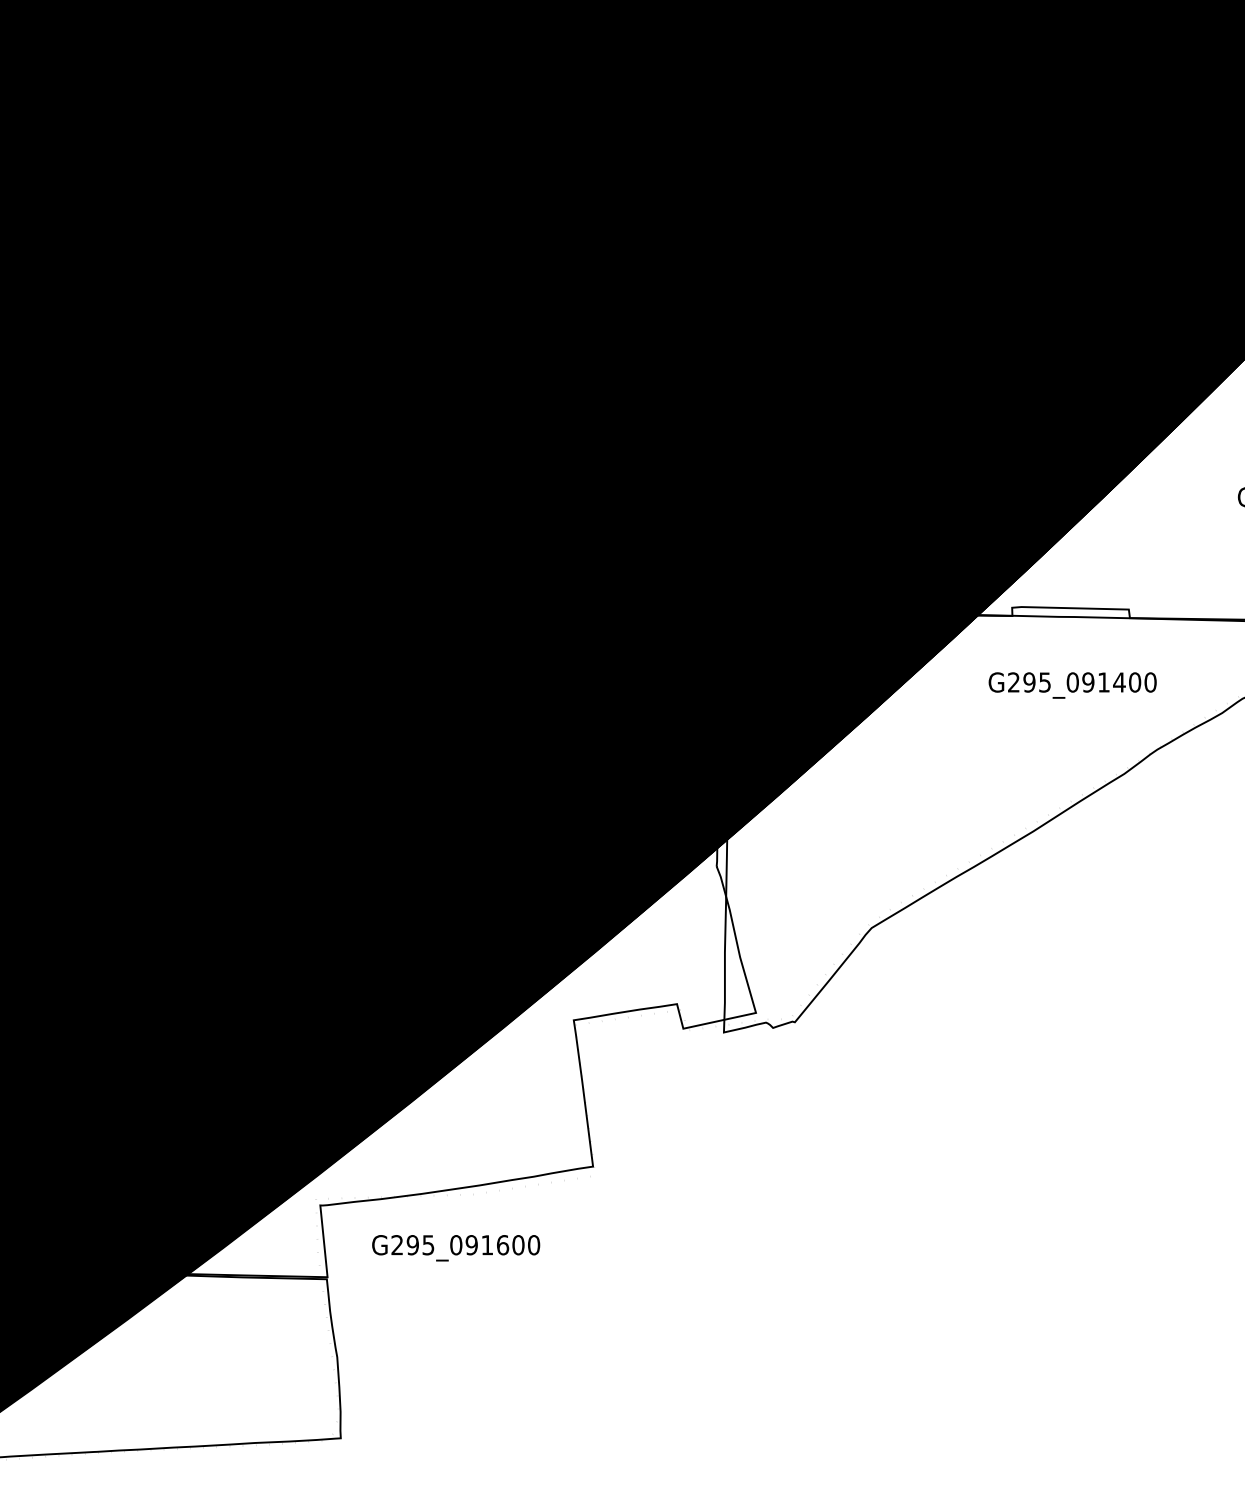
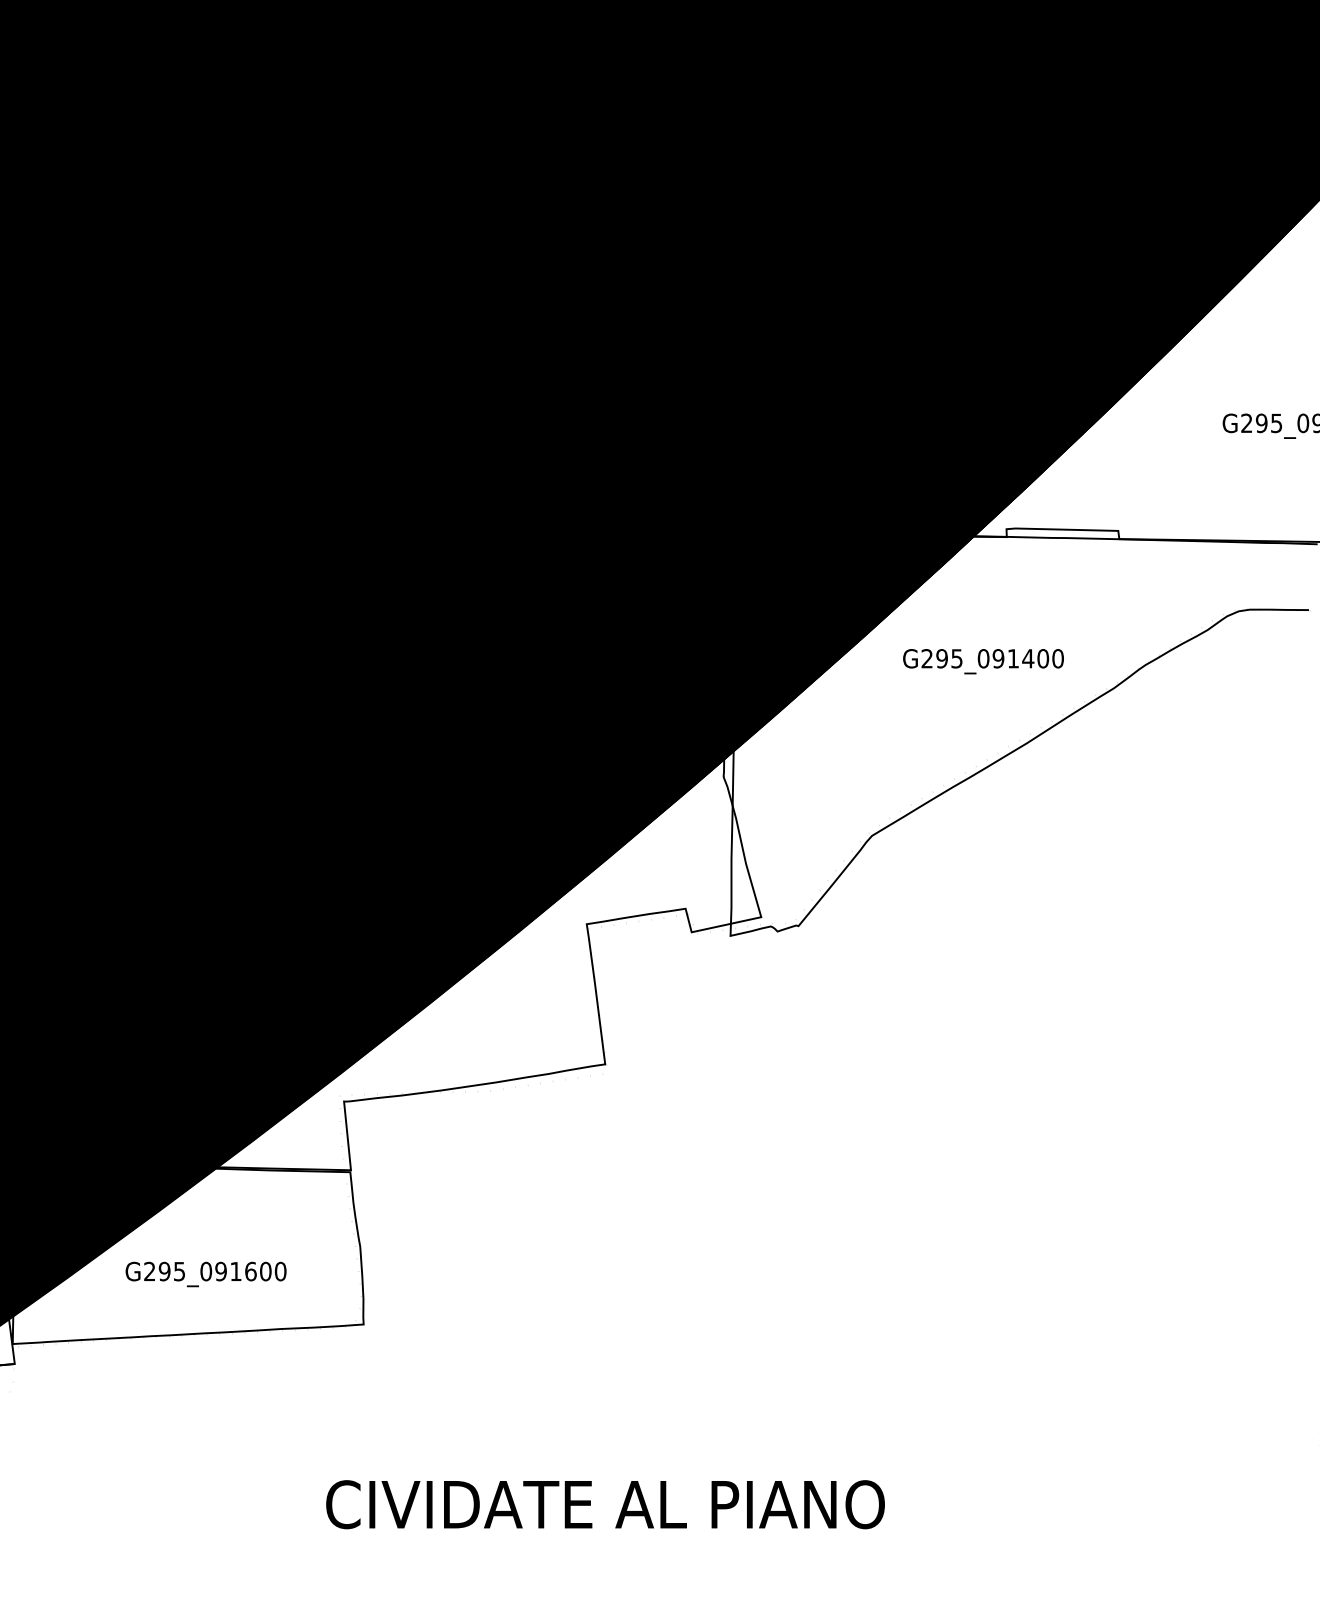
text: (1072, 685) -> (983, 661), moved
text: (455, 1248) -> (205, 1274), moved

